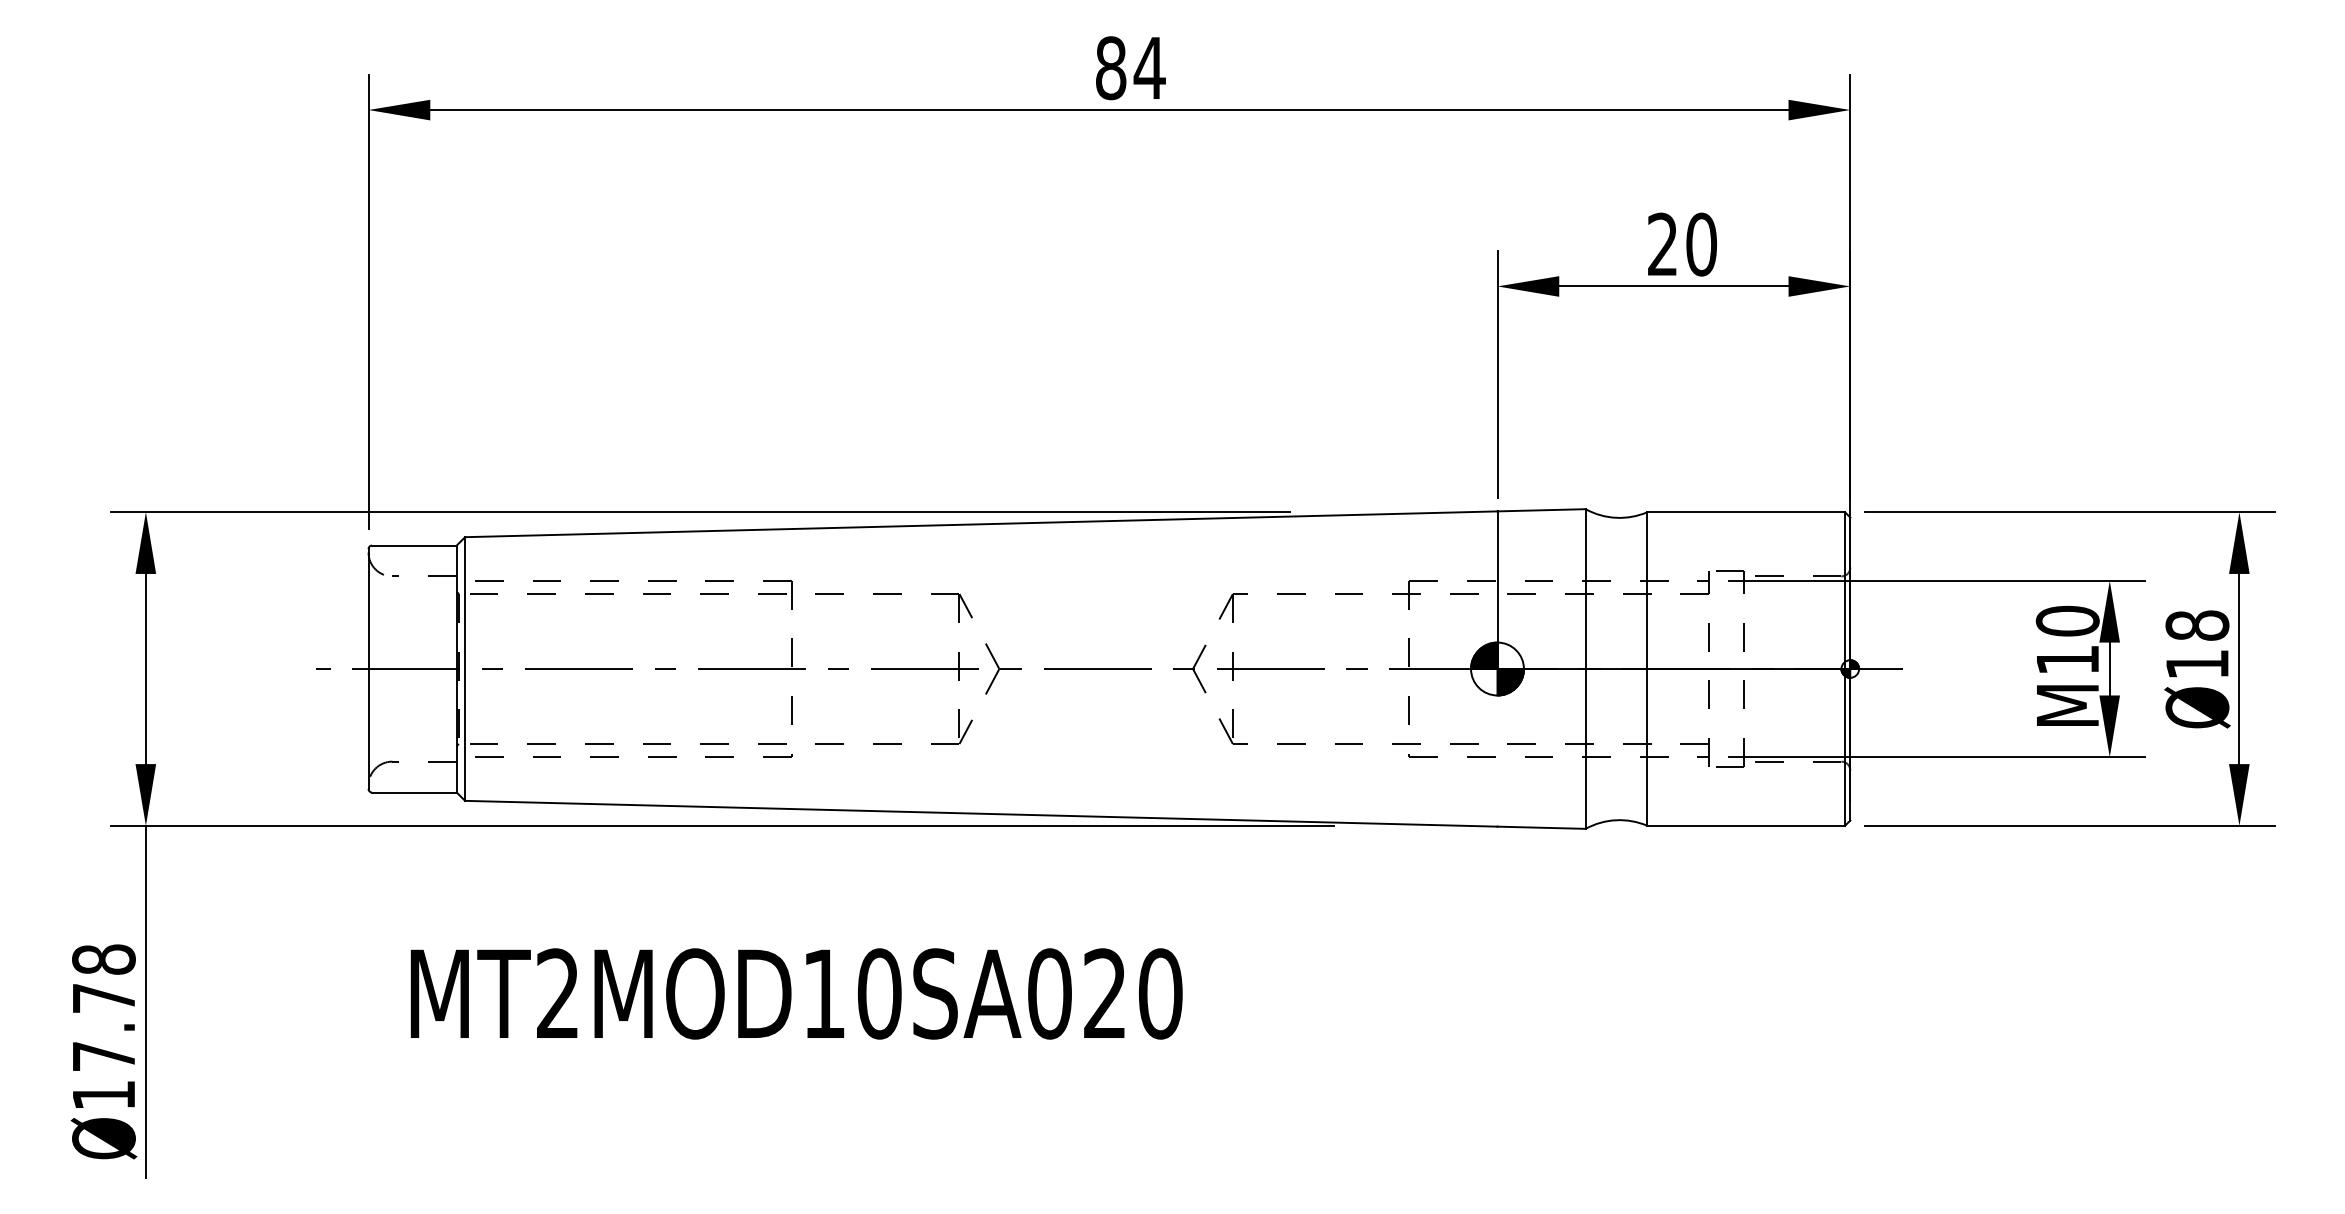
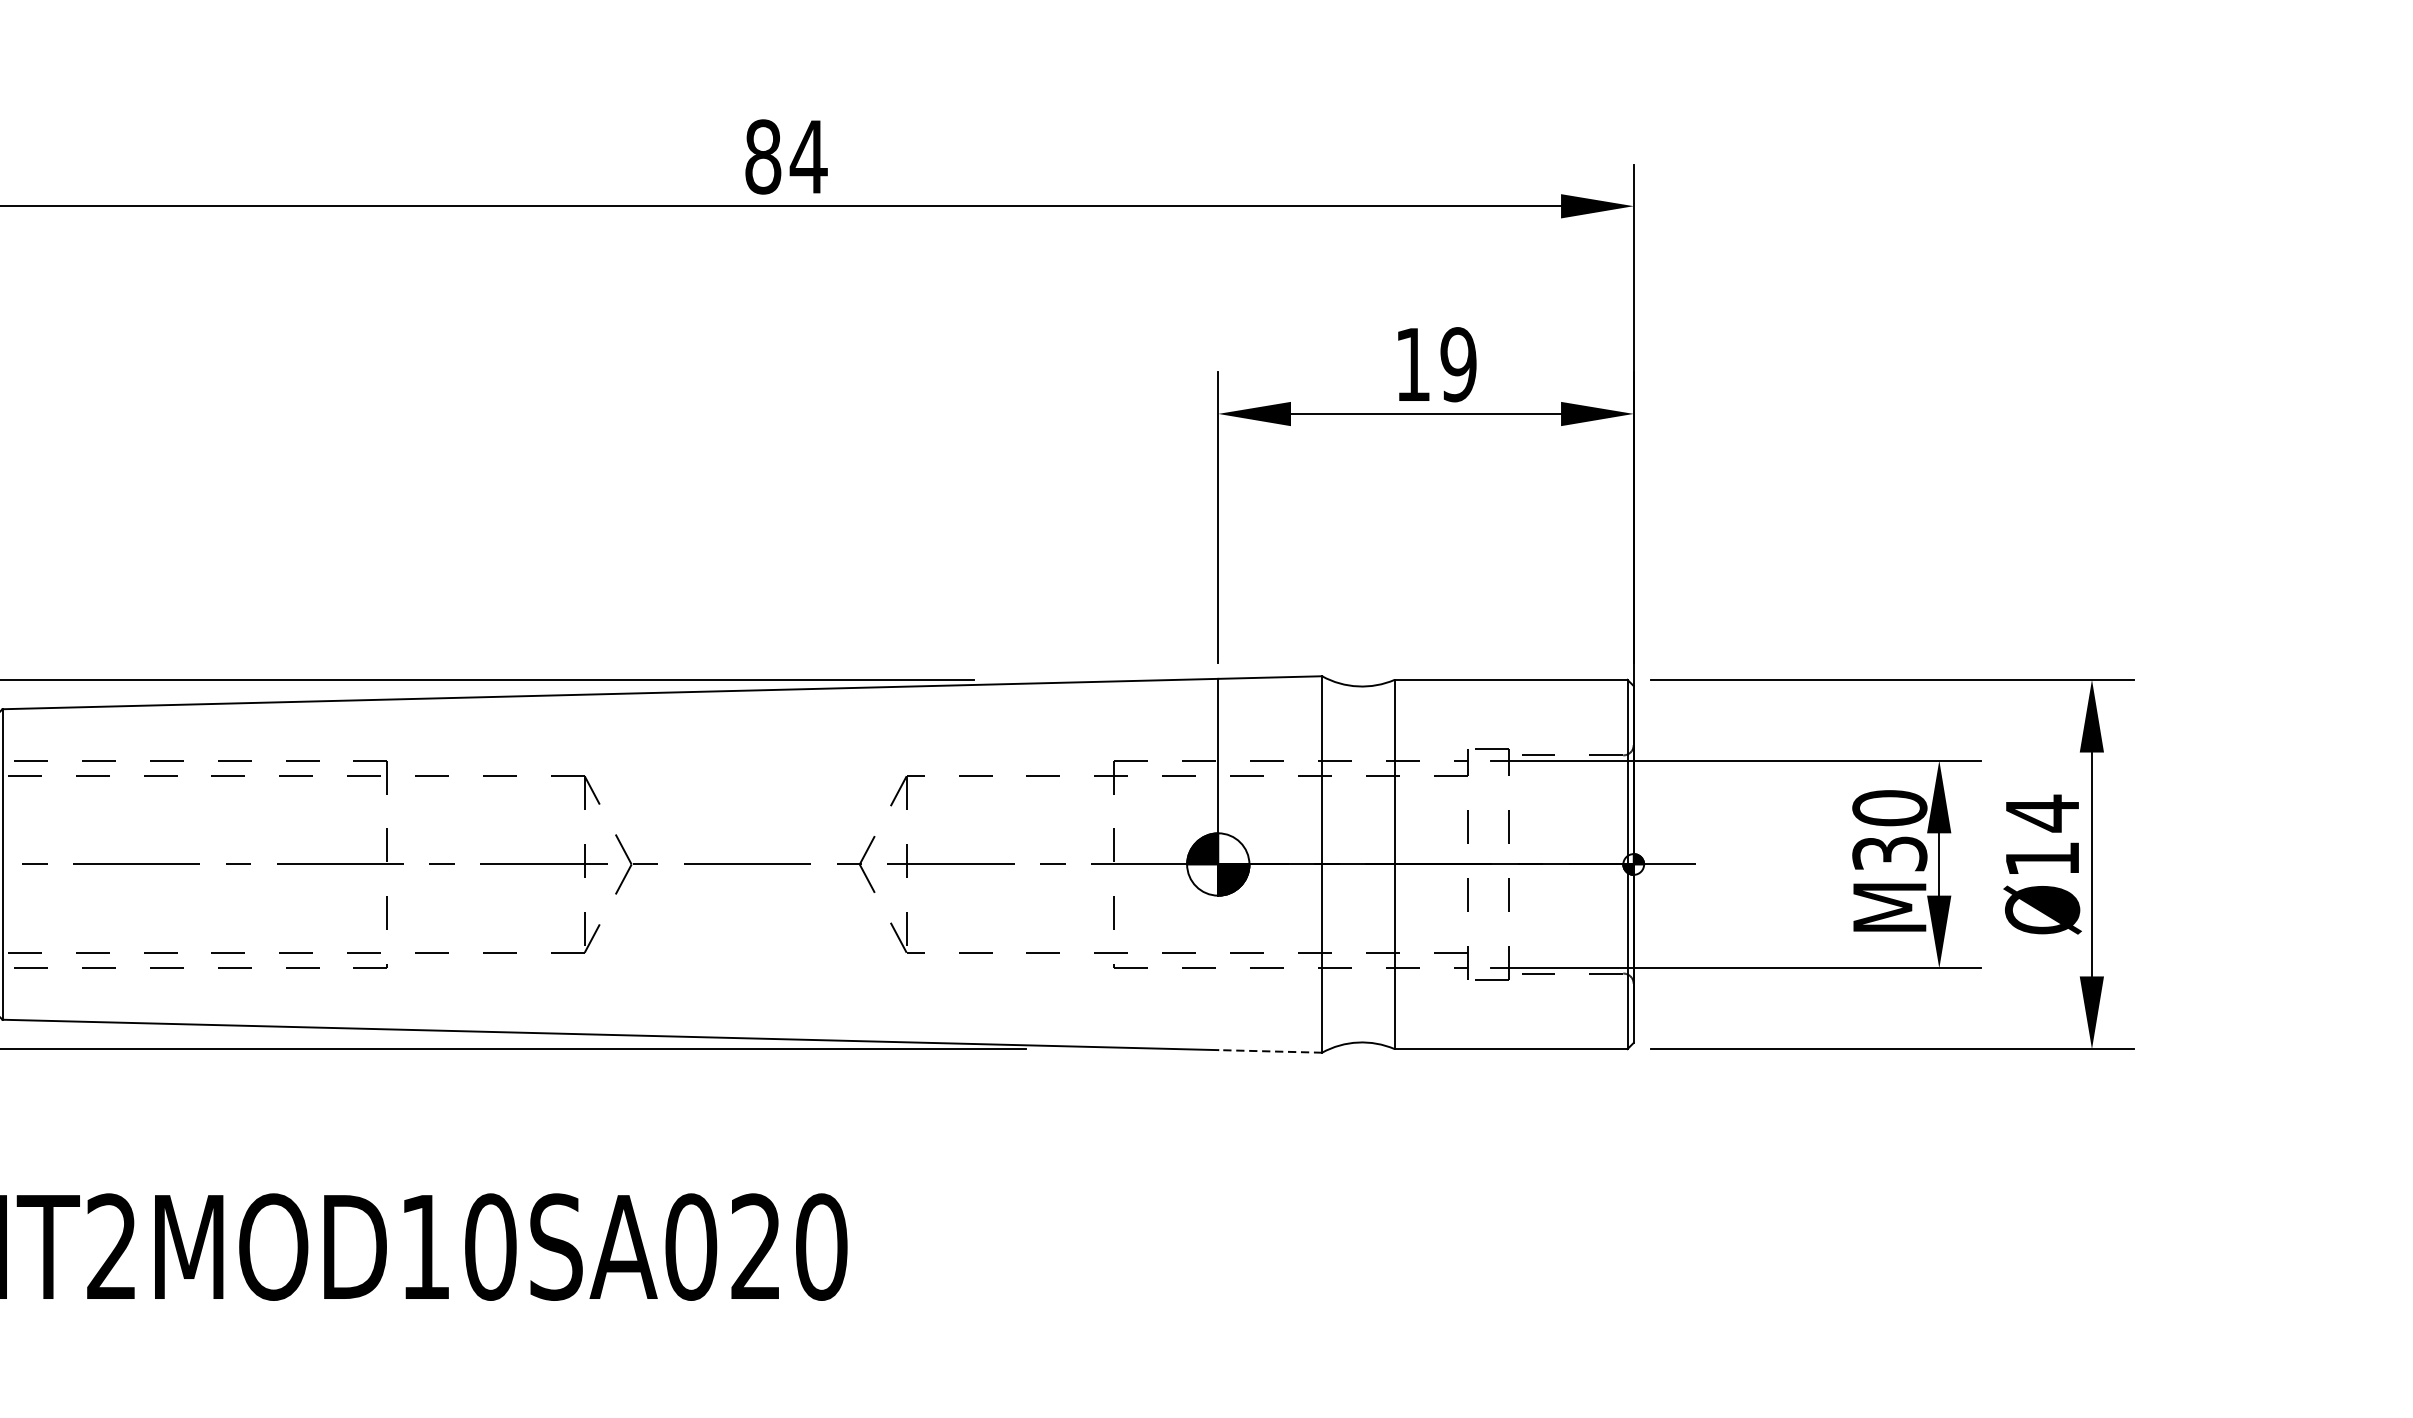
text: (1682, 244) -> (1436, 364), 20 -> 19
text: (2197, 625) -> (2042, 813), Ø18 -> Ø14
text: (2067, 659) -> (1889, 853), M10 -> M30
line: (1541, 827) -> (1270, 1051), solid -> dashed

